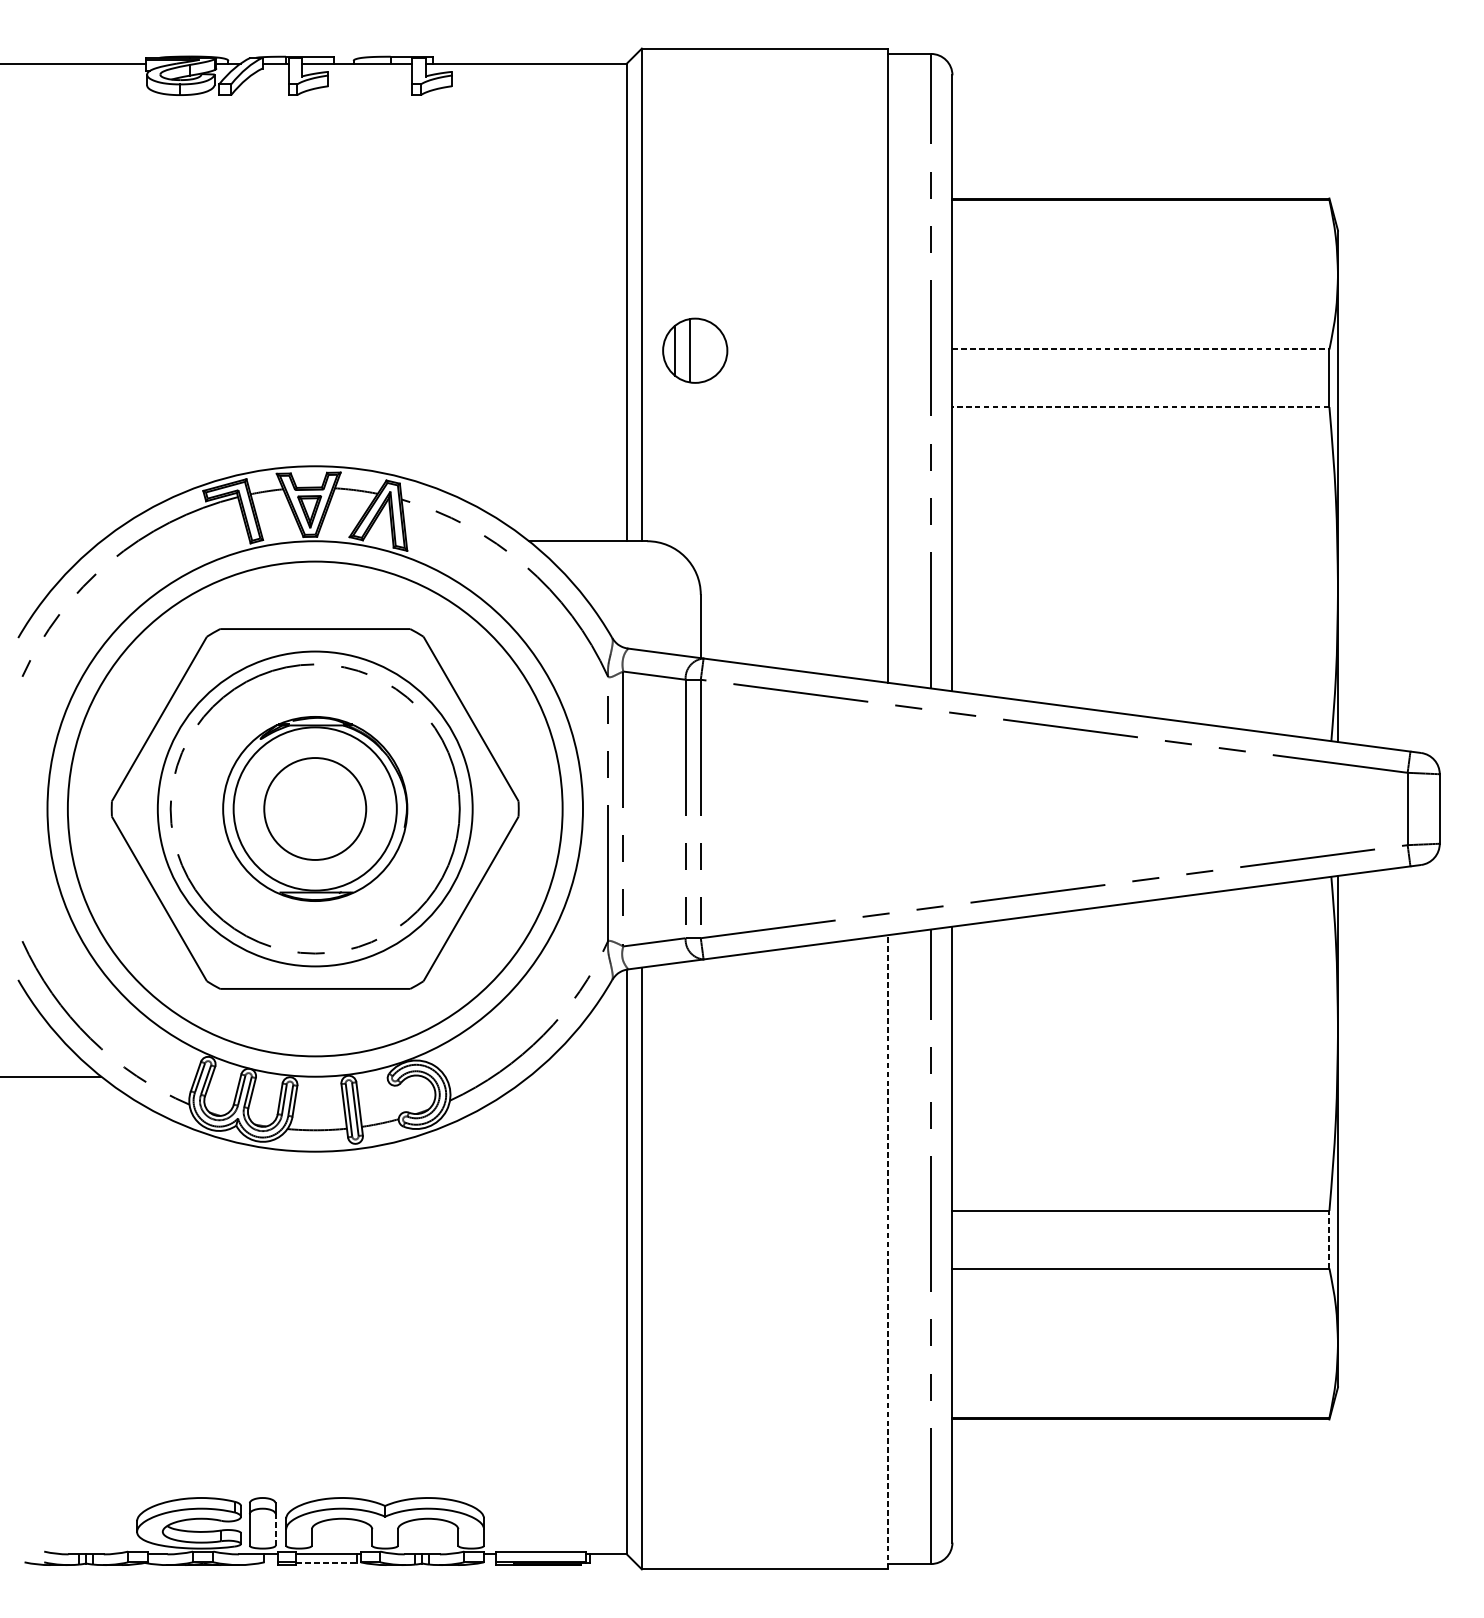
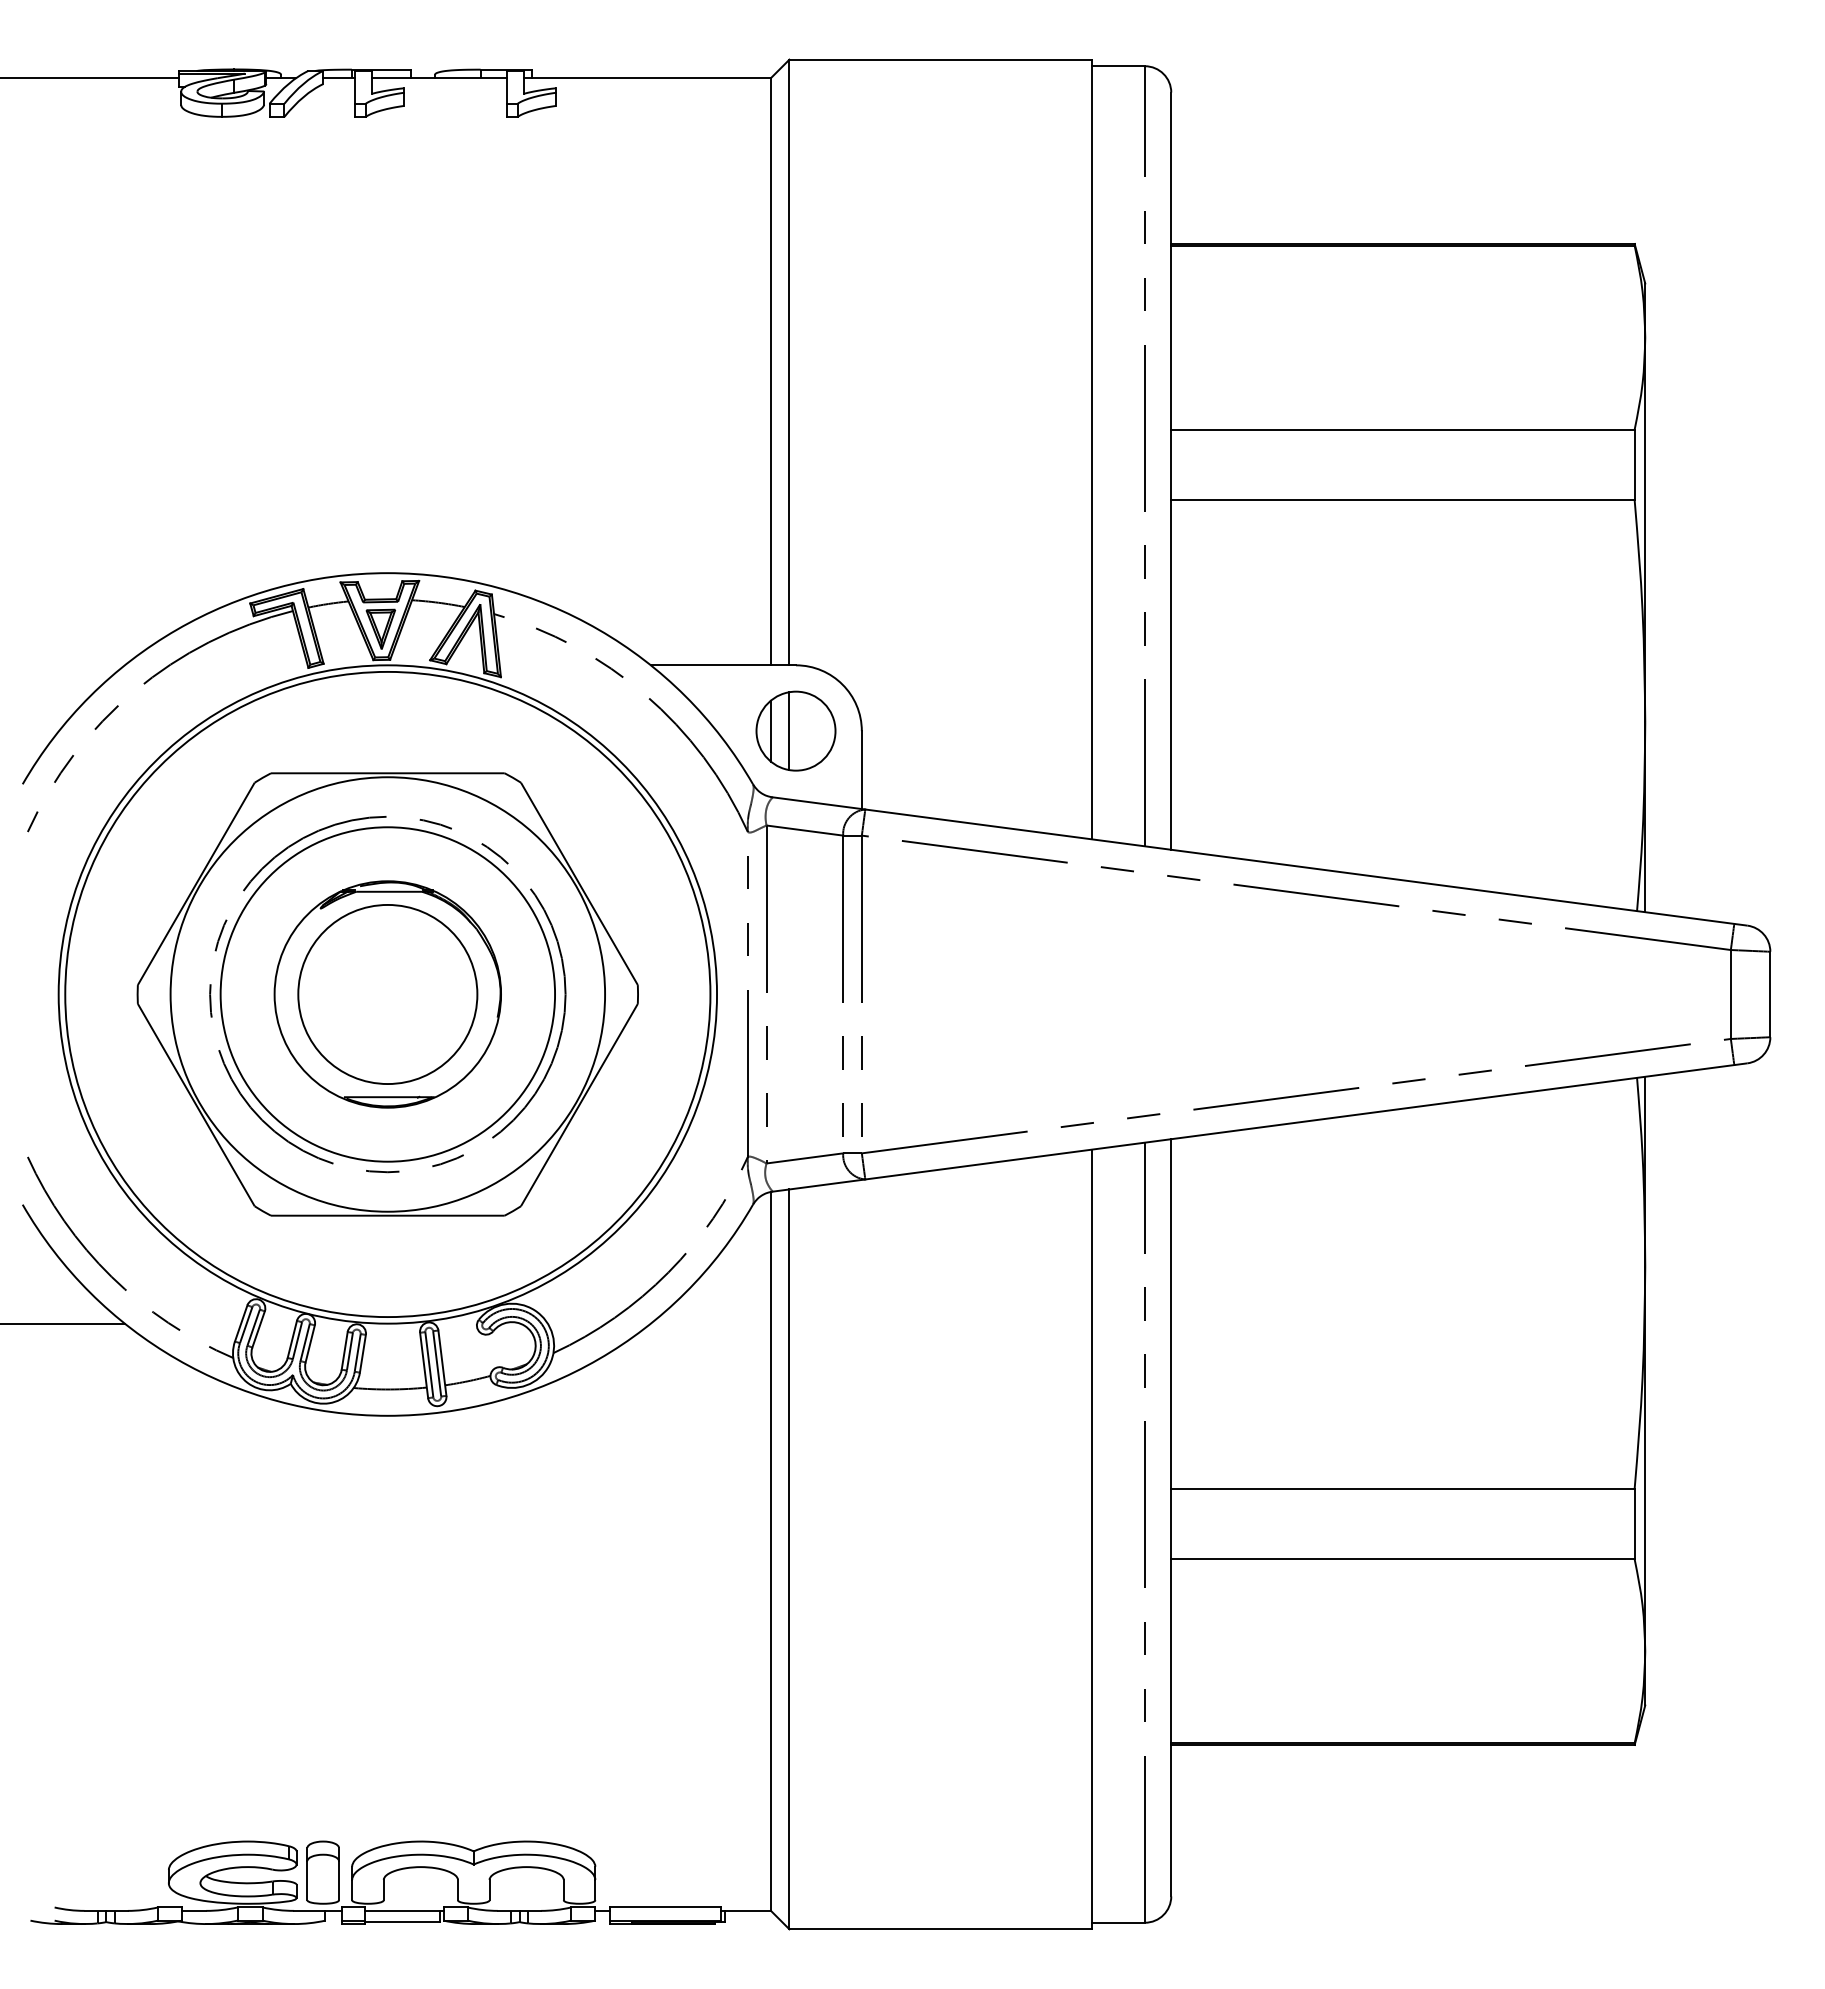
line: (1140, 349) -> (1402, 429), dashed -> solid
part: (694, 350) -> (795, 730), moved
line: (1140, 407) -> (1402, 500), dashed -> solid
circle: (314, 809) -> (387, 994), size x0.71
circle: (314, 809) -> (387, 994), size x1.43
circle: (314, 809) -> (387, 994), size x1.67
circle: (314, 809) -> (387, 994), size x1.67
line: (1329, 1239) -> (1634, 1523), dashed -> solid
line: (888, 1252) -> (1092, 1539), dashed -> solid
line: (275, 1529) -> (339, 1880), dashed -> solid
line: (327, 1563) -> (402, 1922), dashed -> solid

